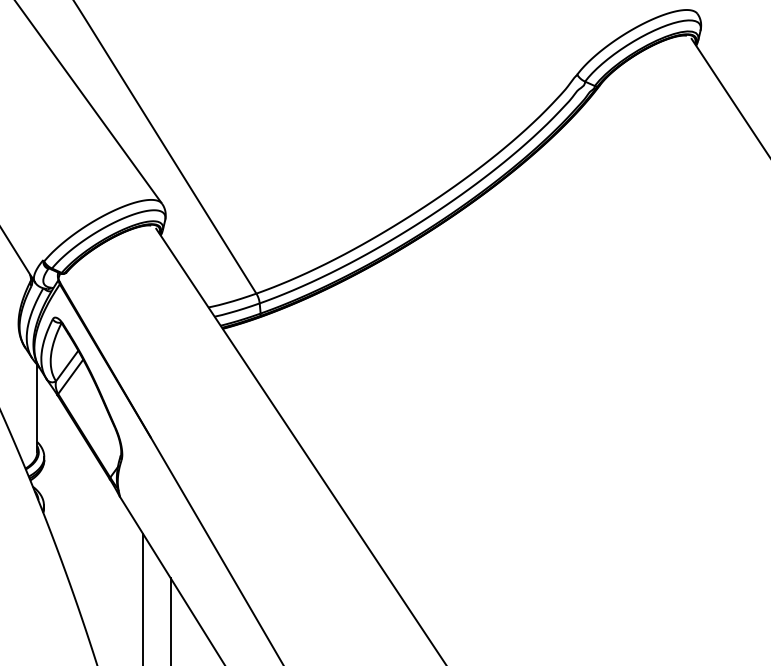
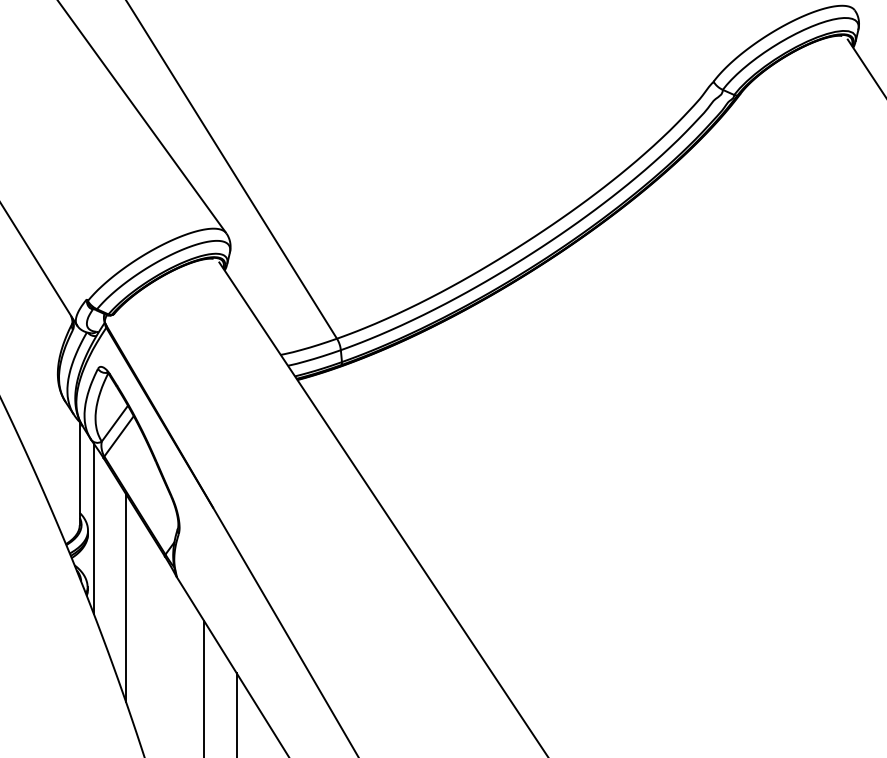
line: (49, 455) -> (94, 528), added
line: (76, 514) -> (125, 597), added

